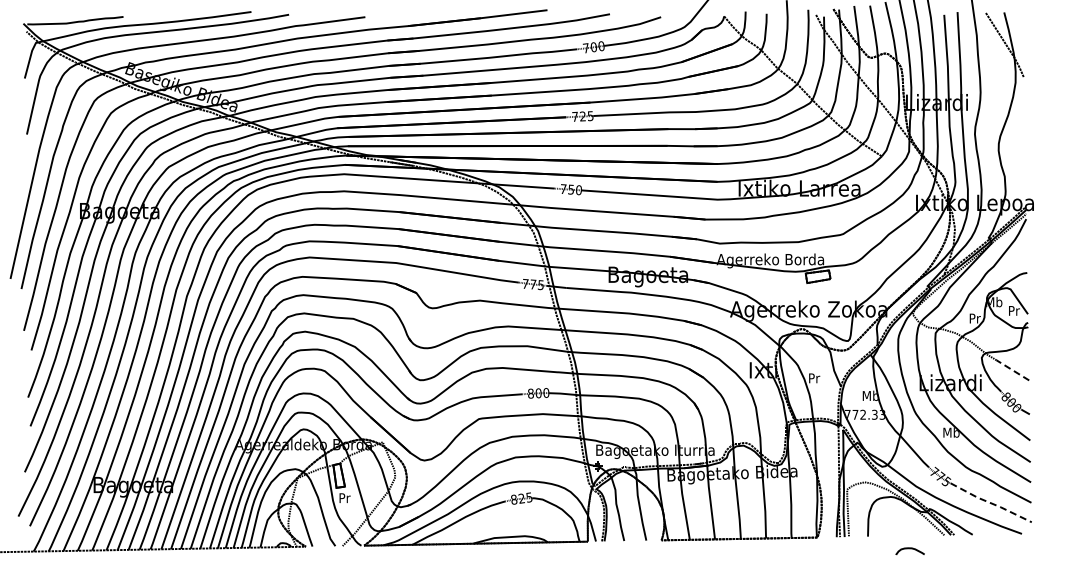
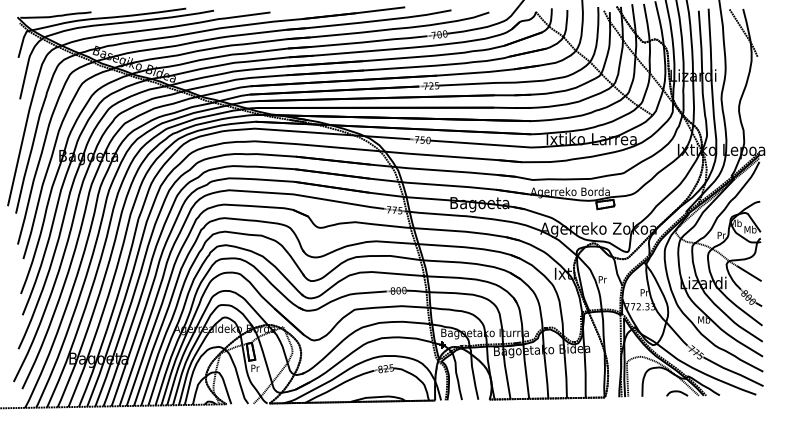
text: (1014, 310) -> (750, 229), Pr -> Mb
line: (1012, 370) -> (749, 273), dashed -> solid
text: (870, 395) -> (644, 292), Mb -> Pr
line: (991, 503) -> (733, 372), dashed -> solid
curve: (909, 549) -> (676, 392), moved

